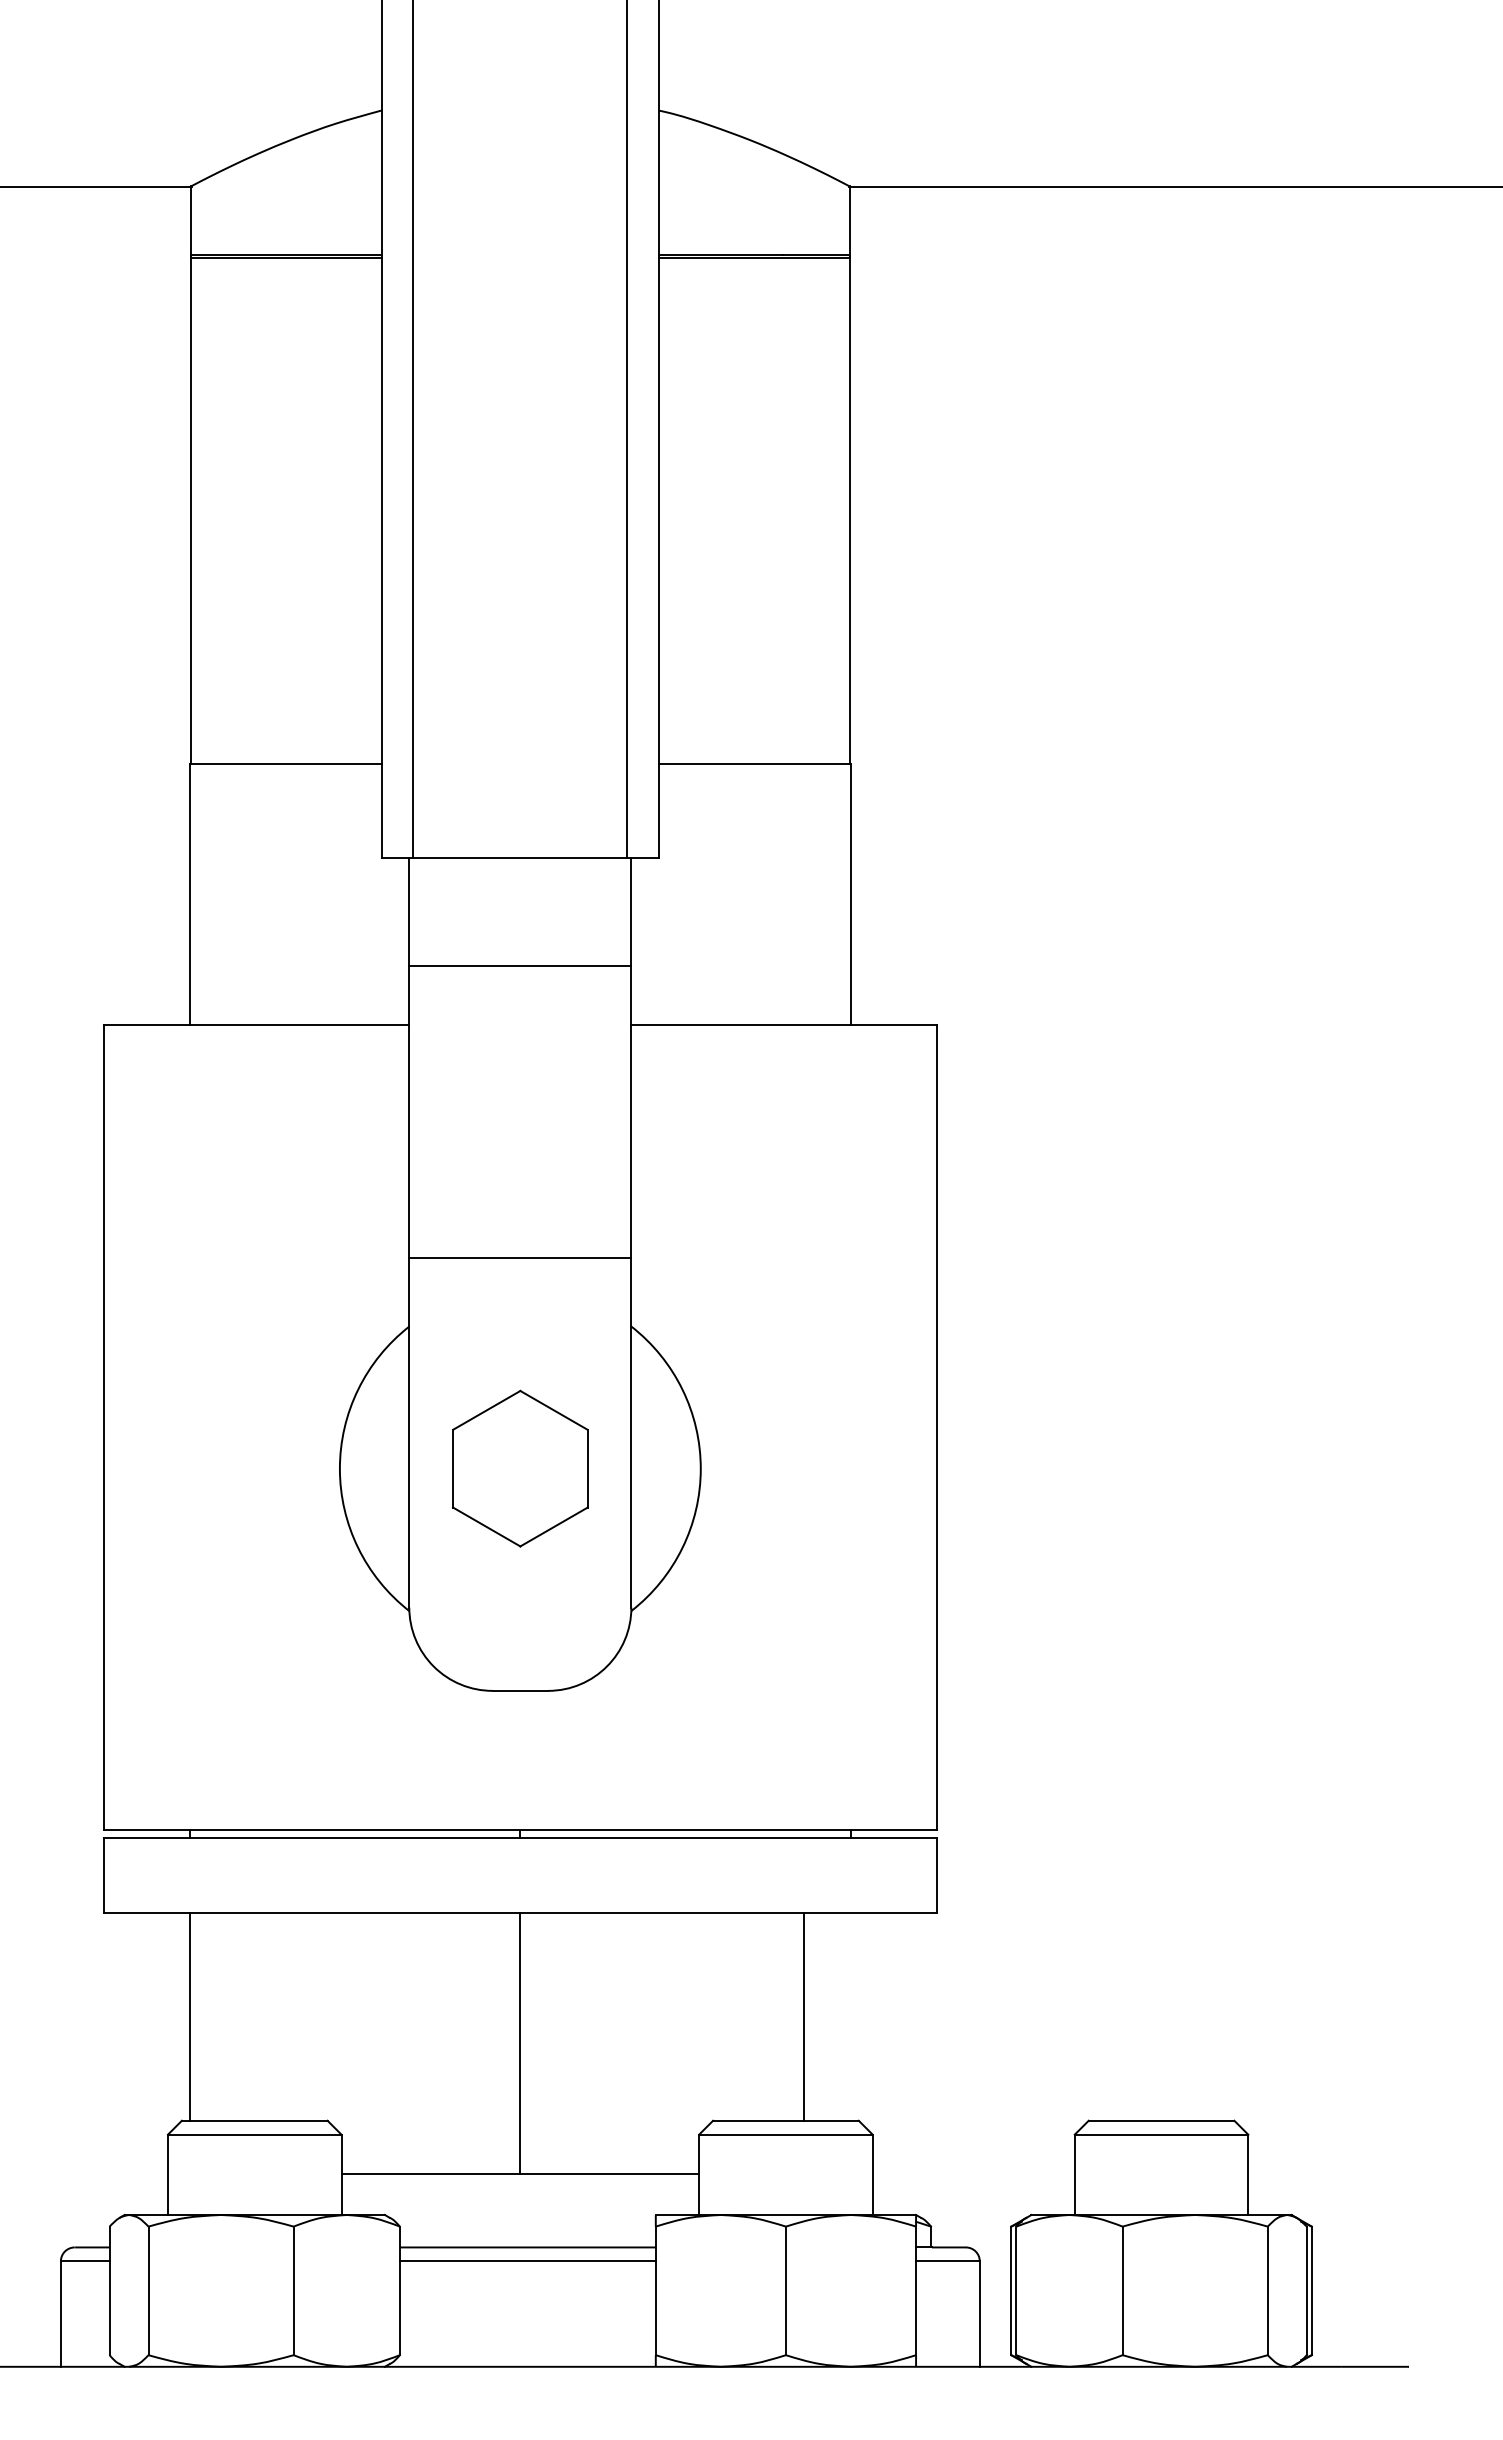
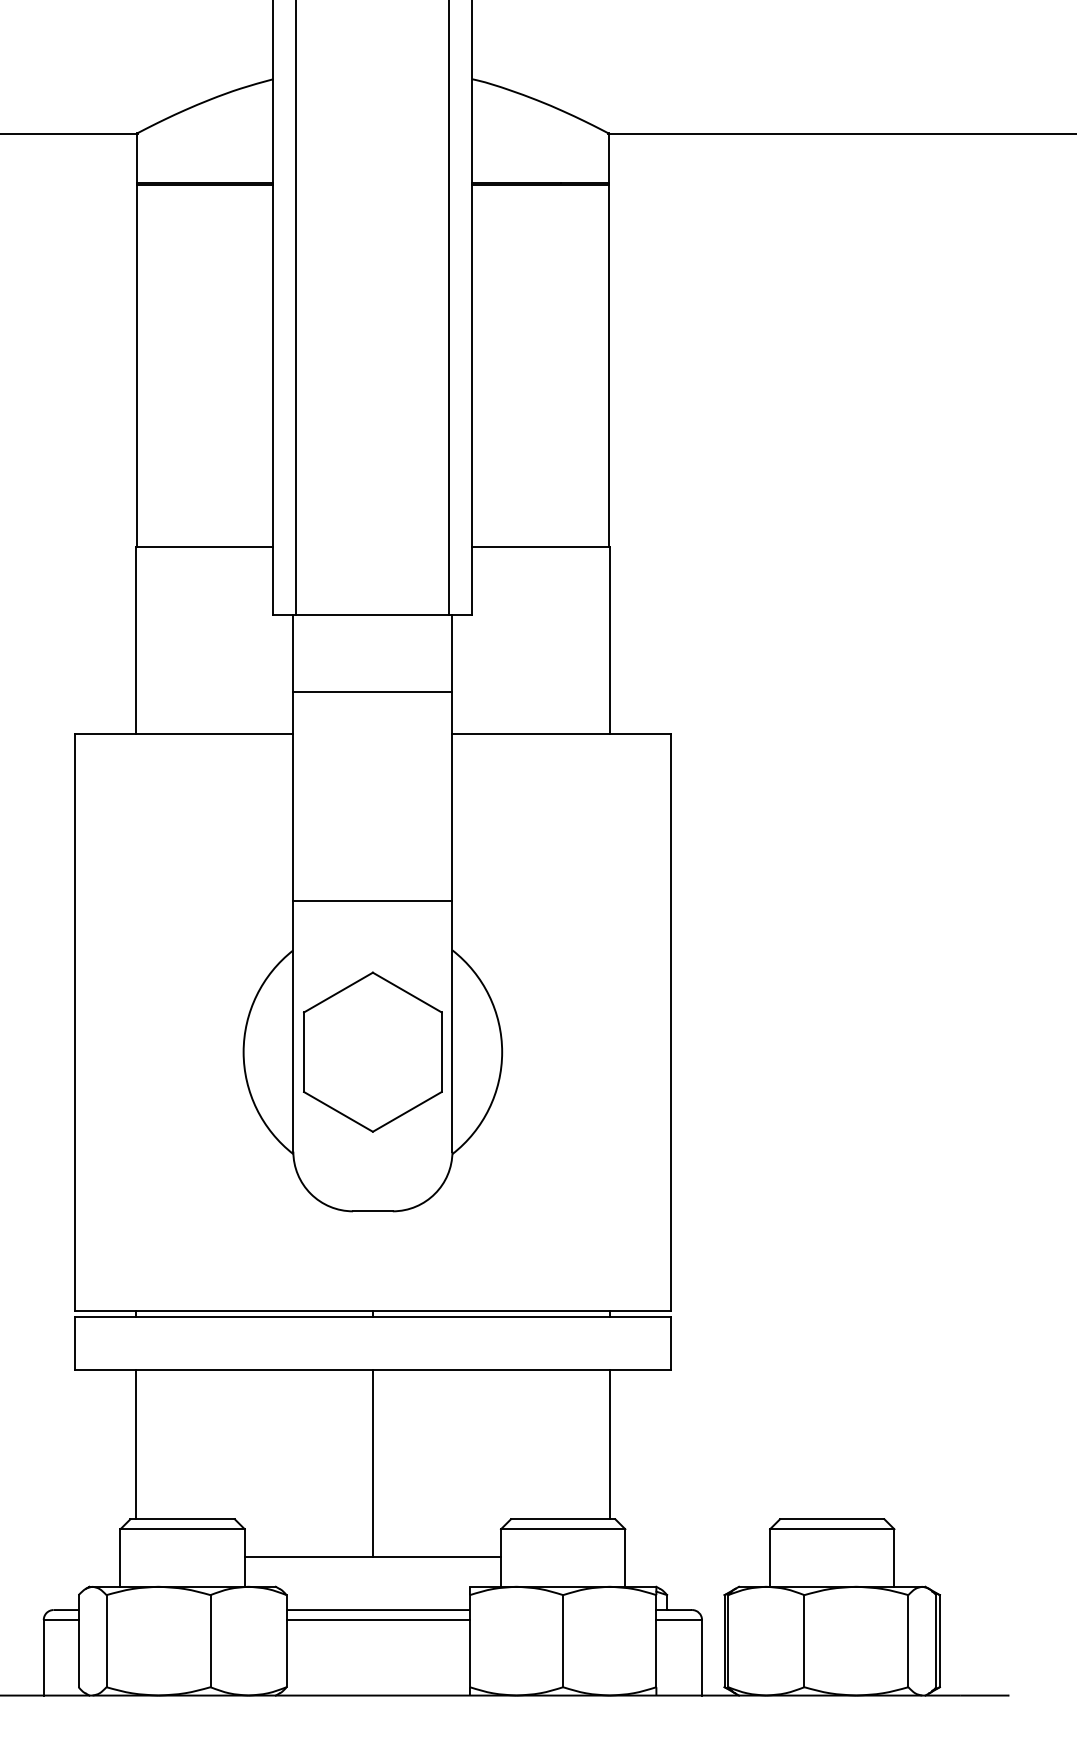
part: (519, 1467) -> (372, 1051), size x1.43
line: (803, 2016) -> (609, 1444), moved

